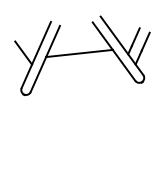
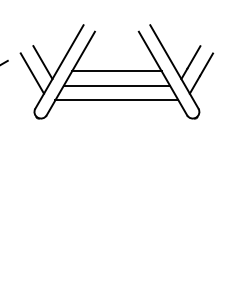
line: (16, 62) -> (32, 73), added
line: (80, 64) -> (116, 85), added
line: (81, 75) -> (116, 100), added

